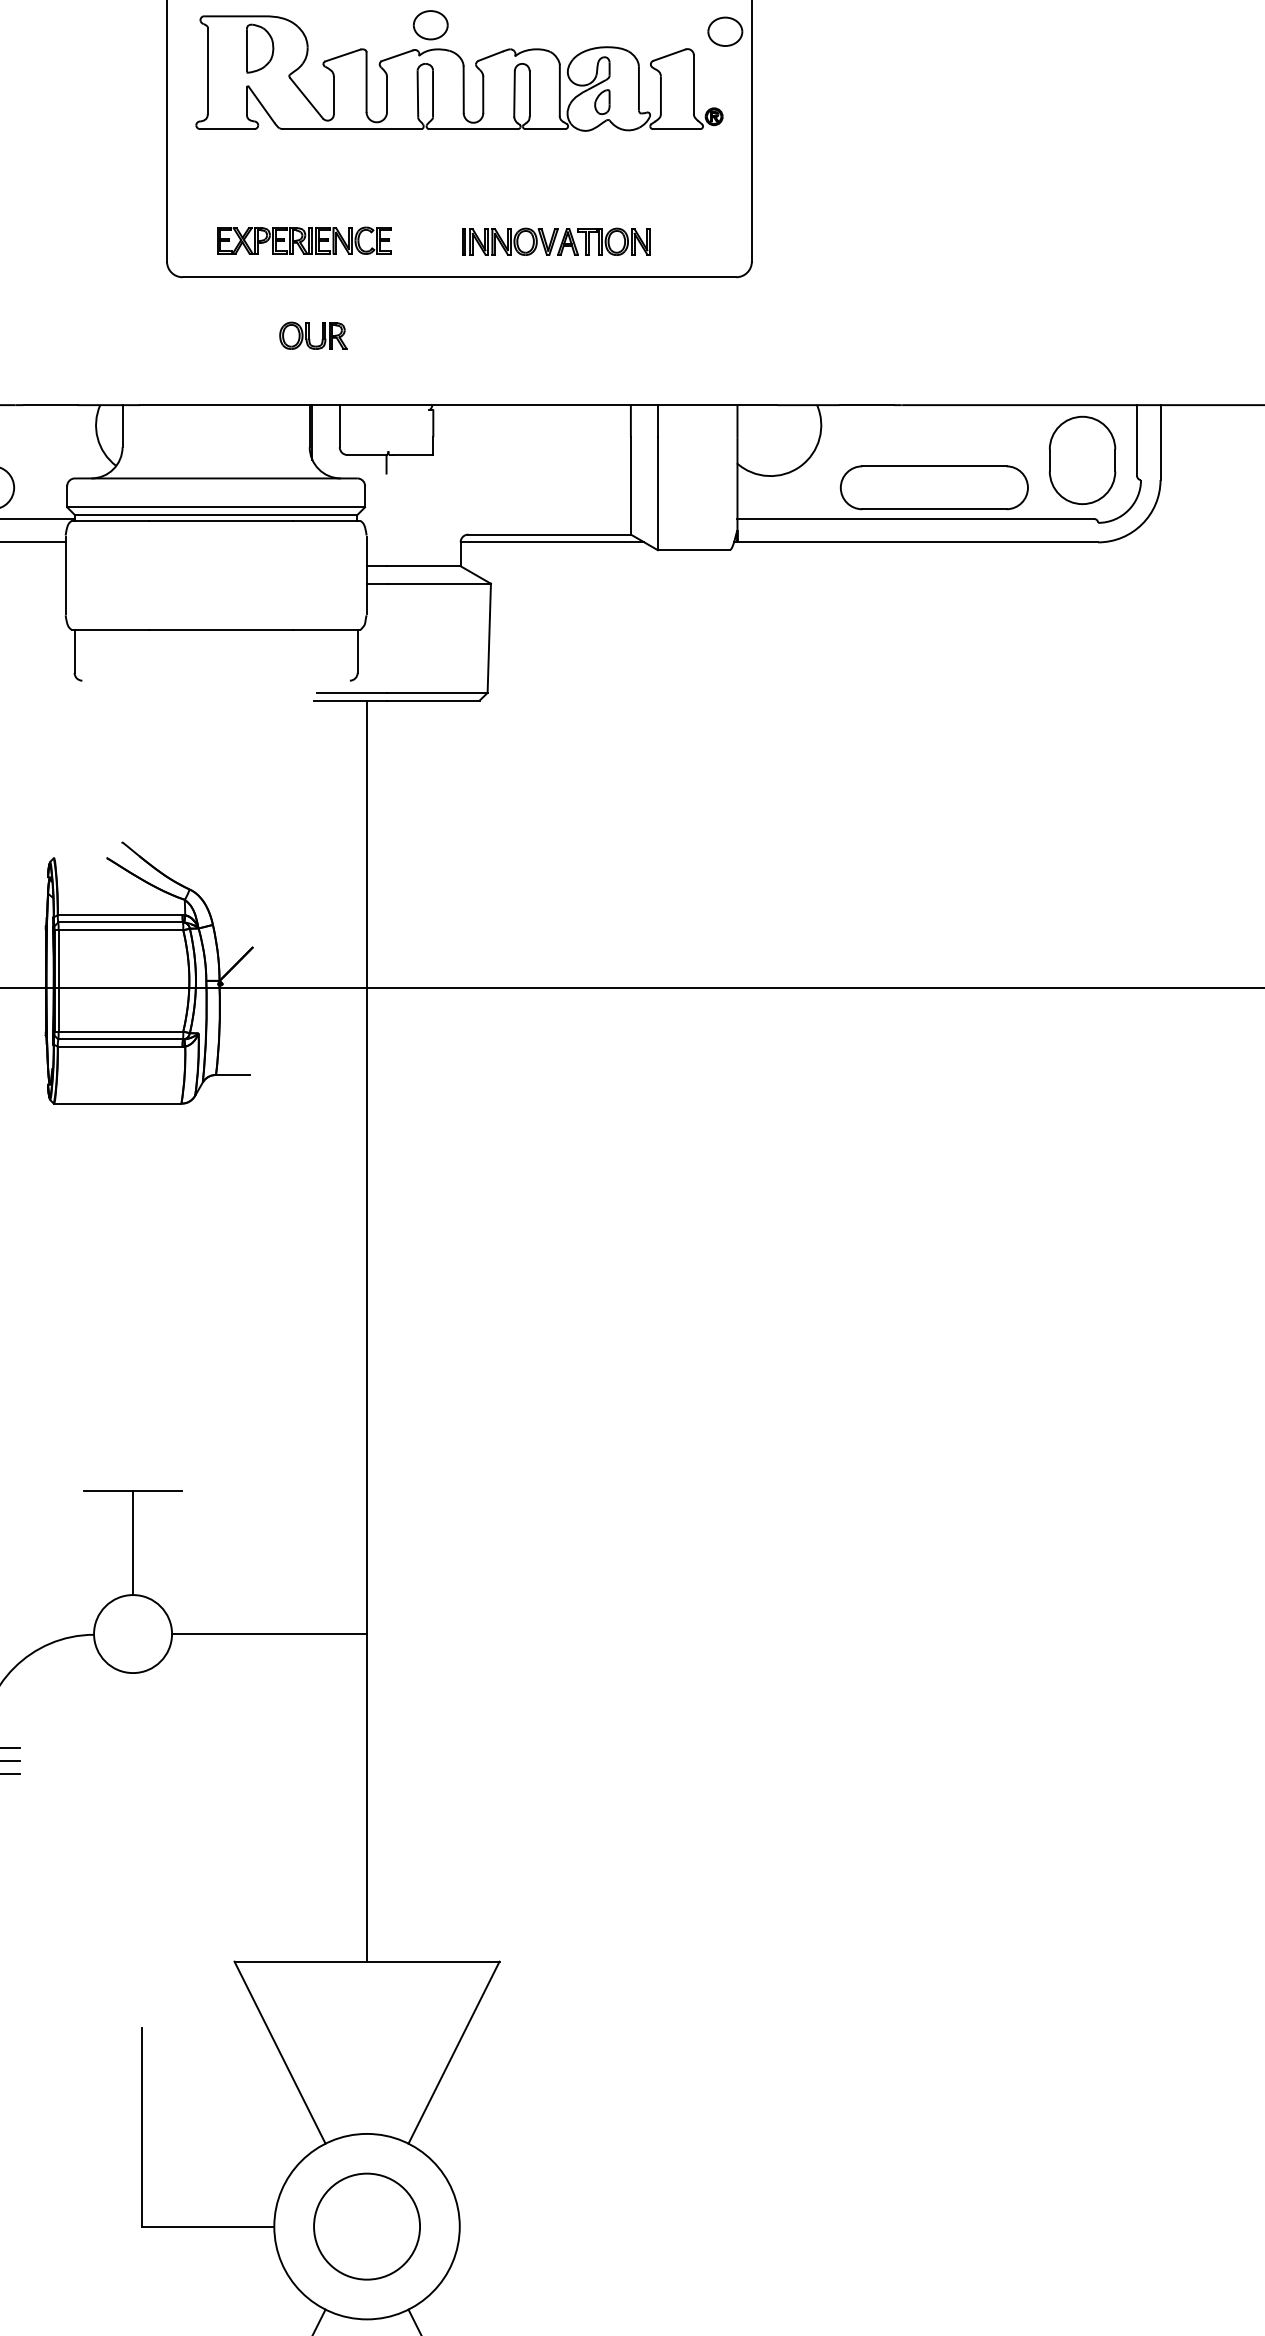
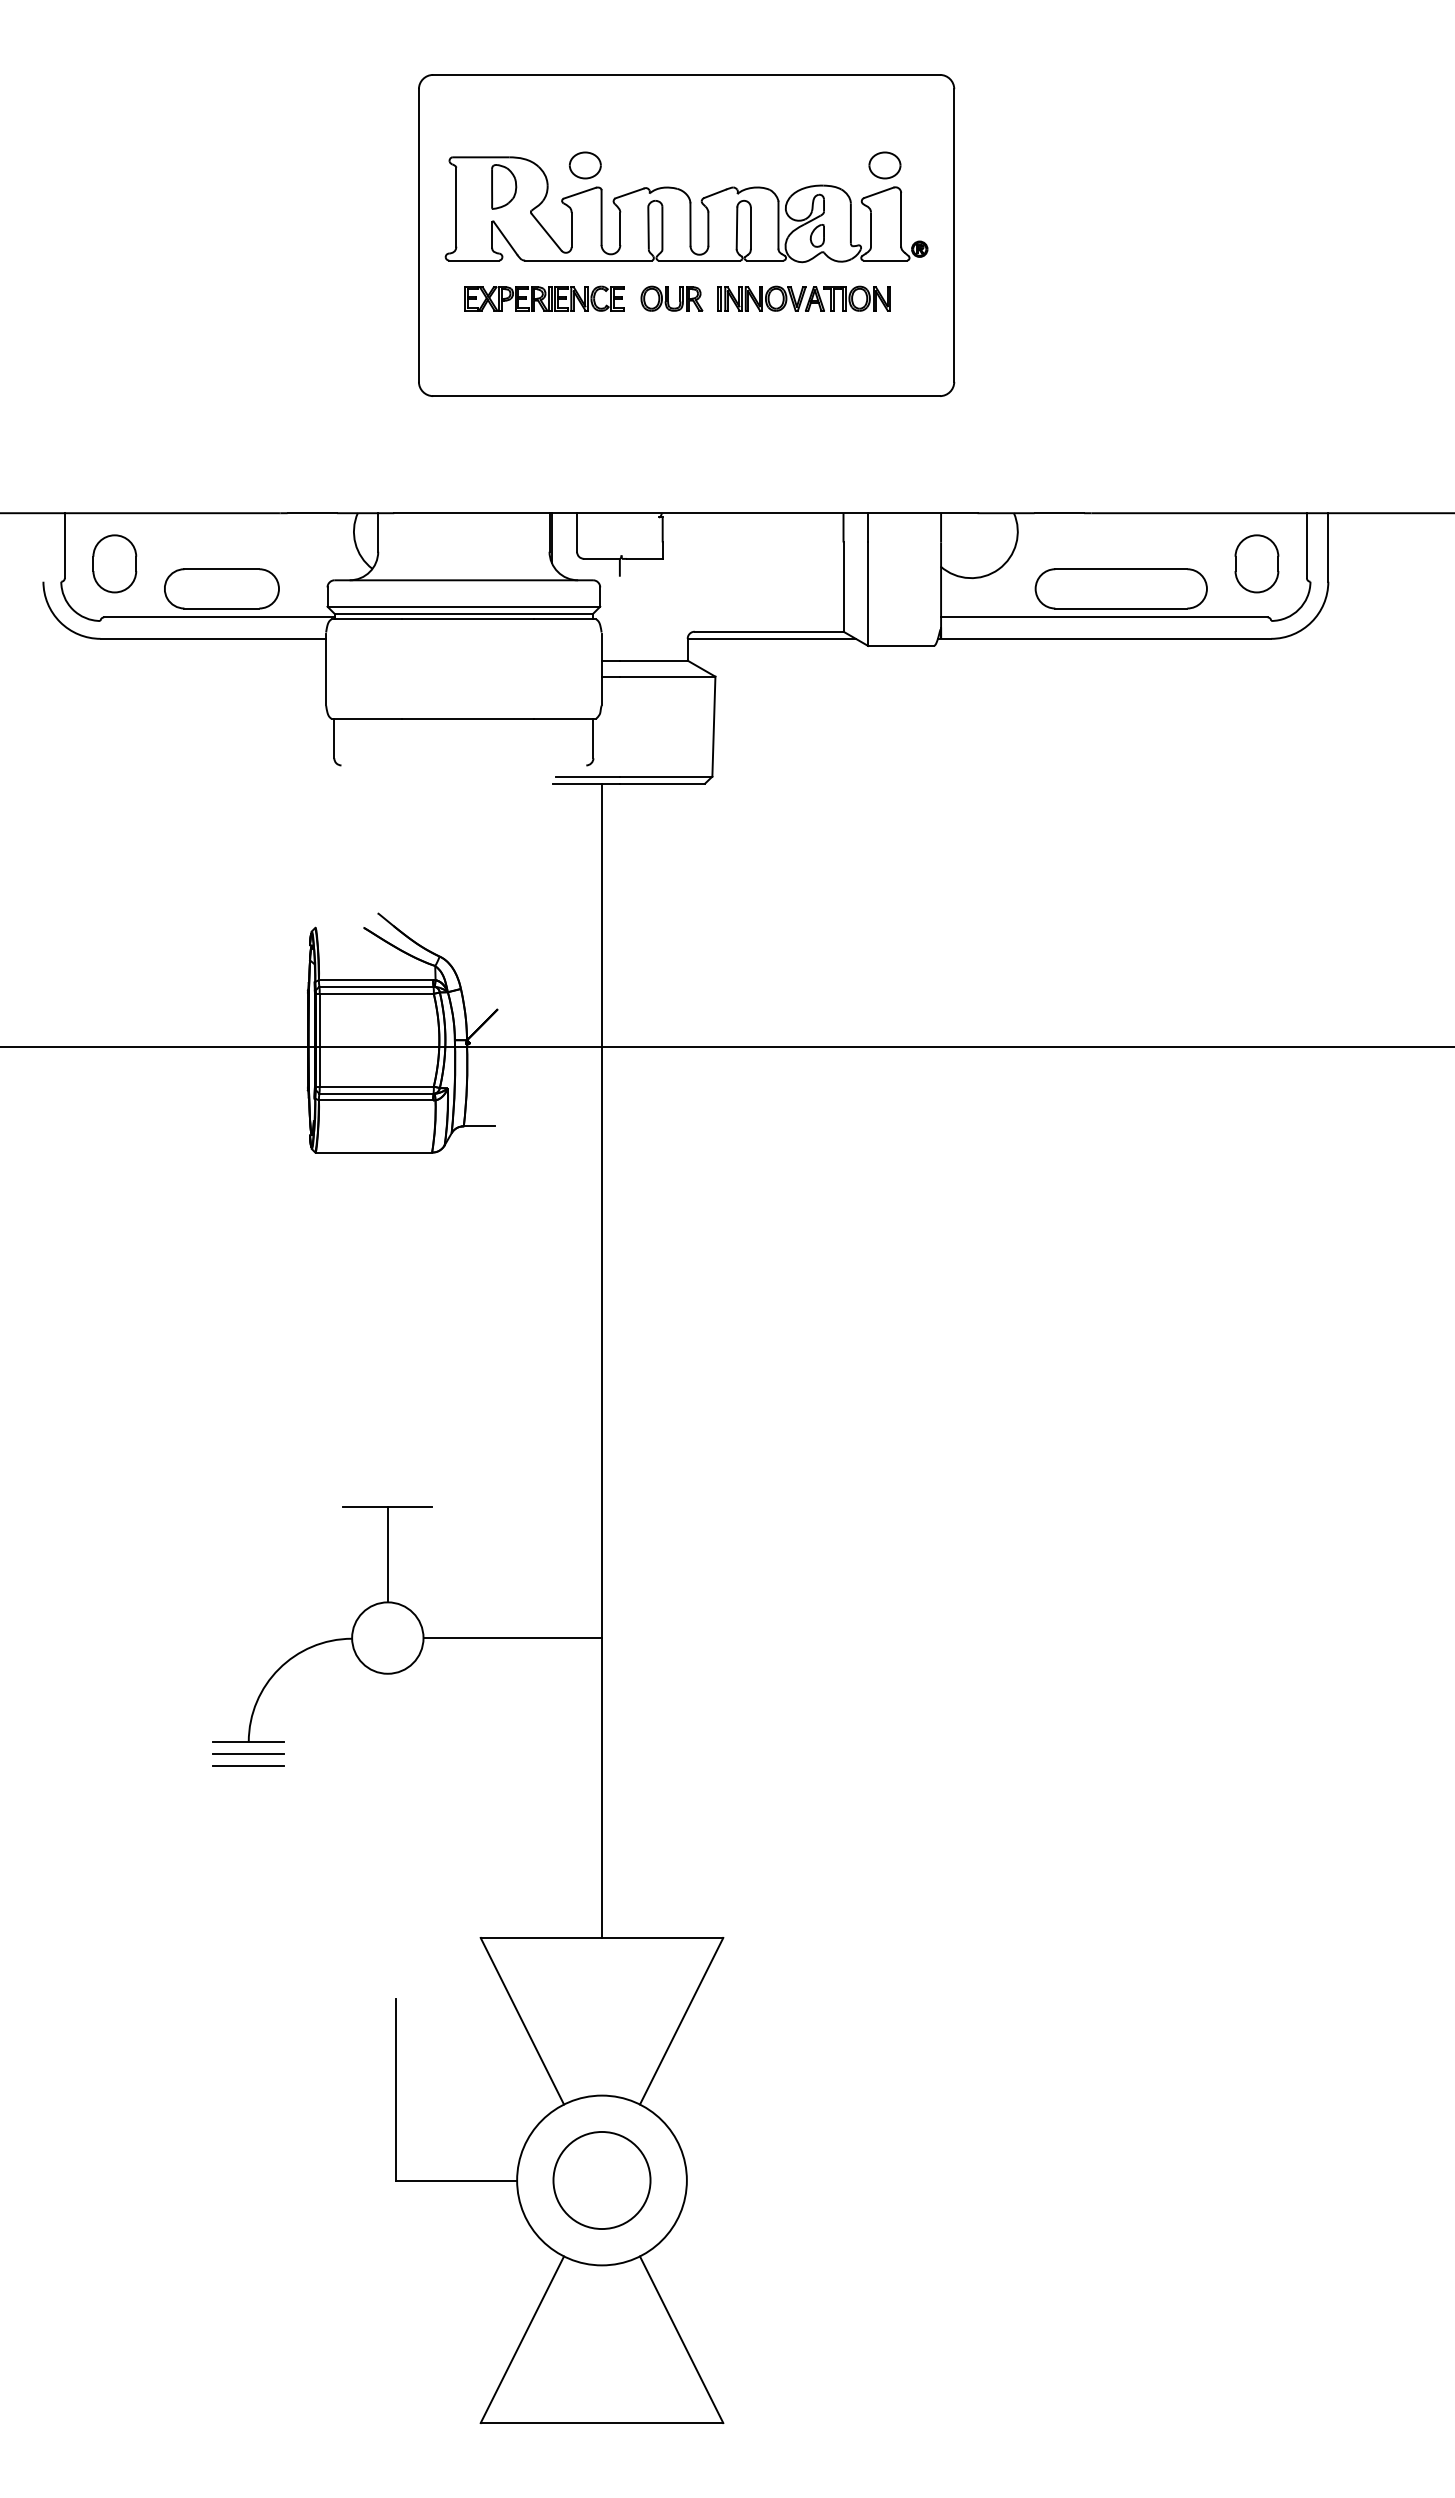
part: (429, 25) -> (584, 165), moved
part: (724, 31) -> (884, 165), moved
part: (304, 240) -> (544, 298), moved
part: (555, 241) -> (803, 298), moved
part: (312, 335) -> (671, 298), moved
part: (1082, 460) -> (1256, 563), size x0.71

